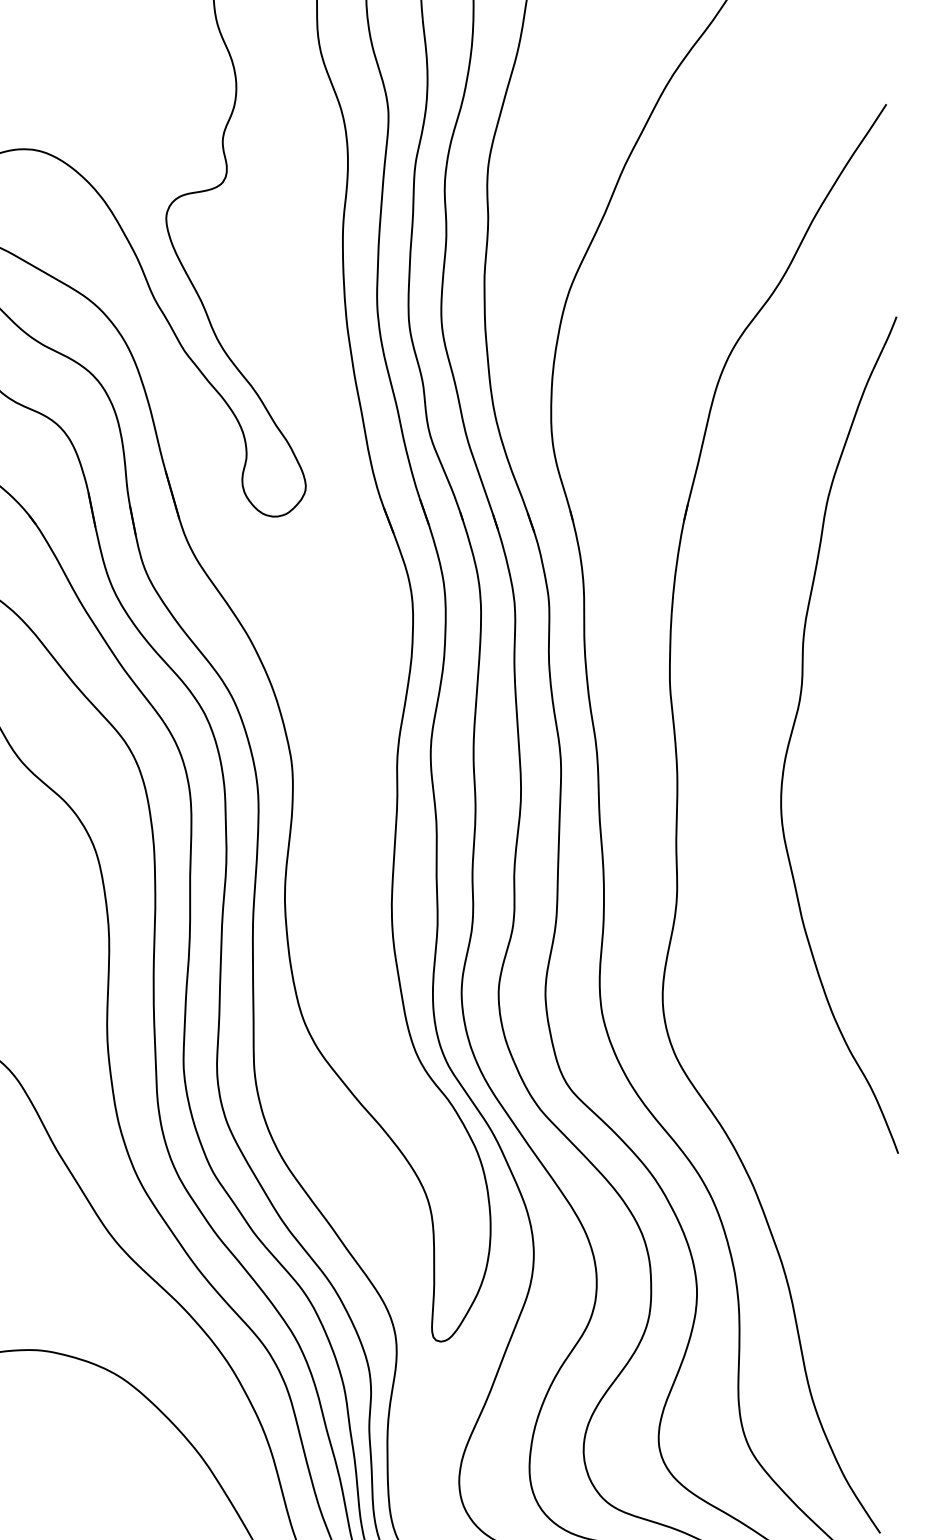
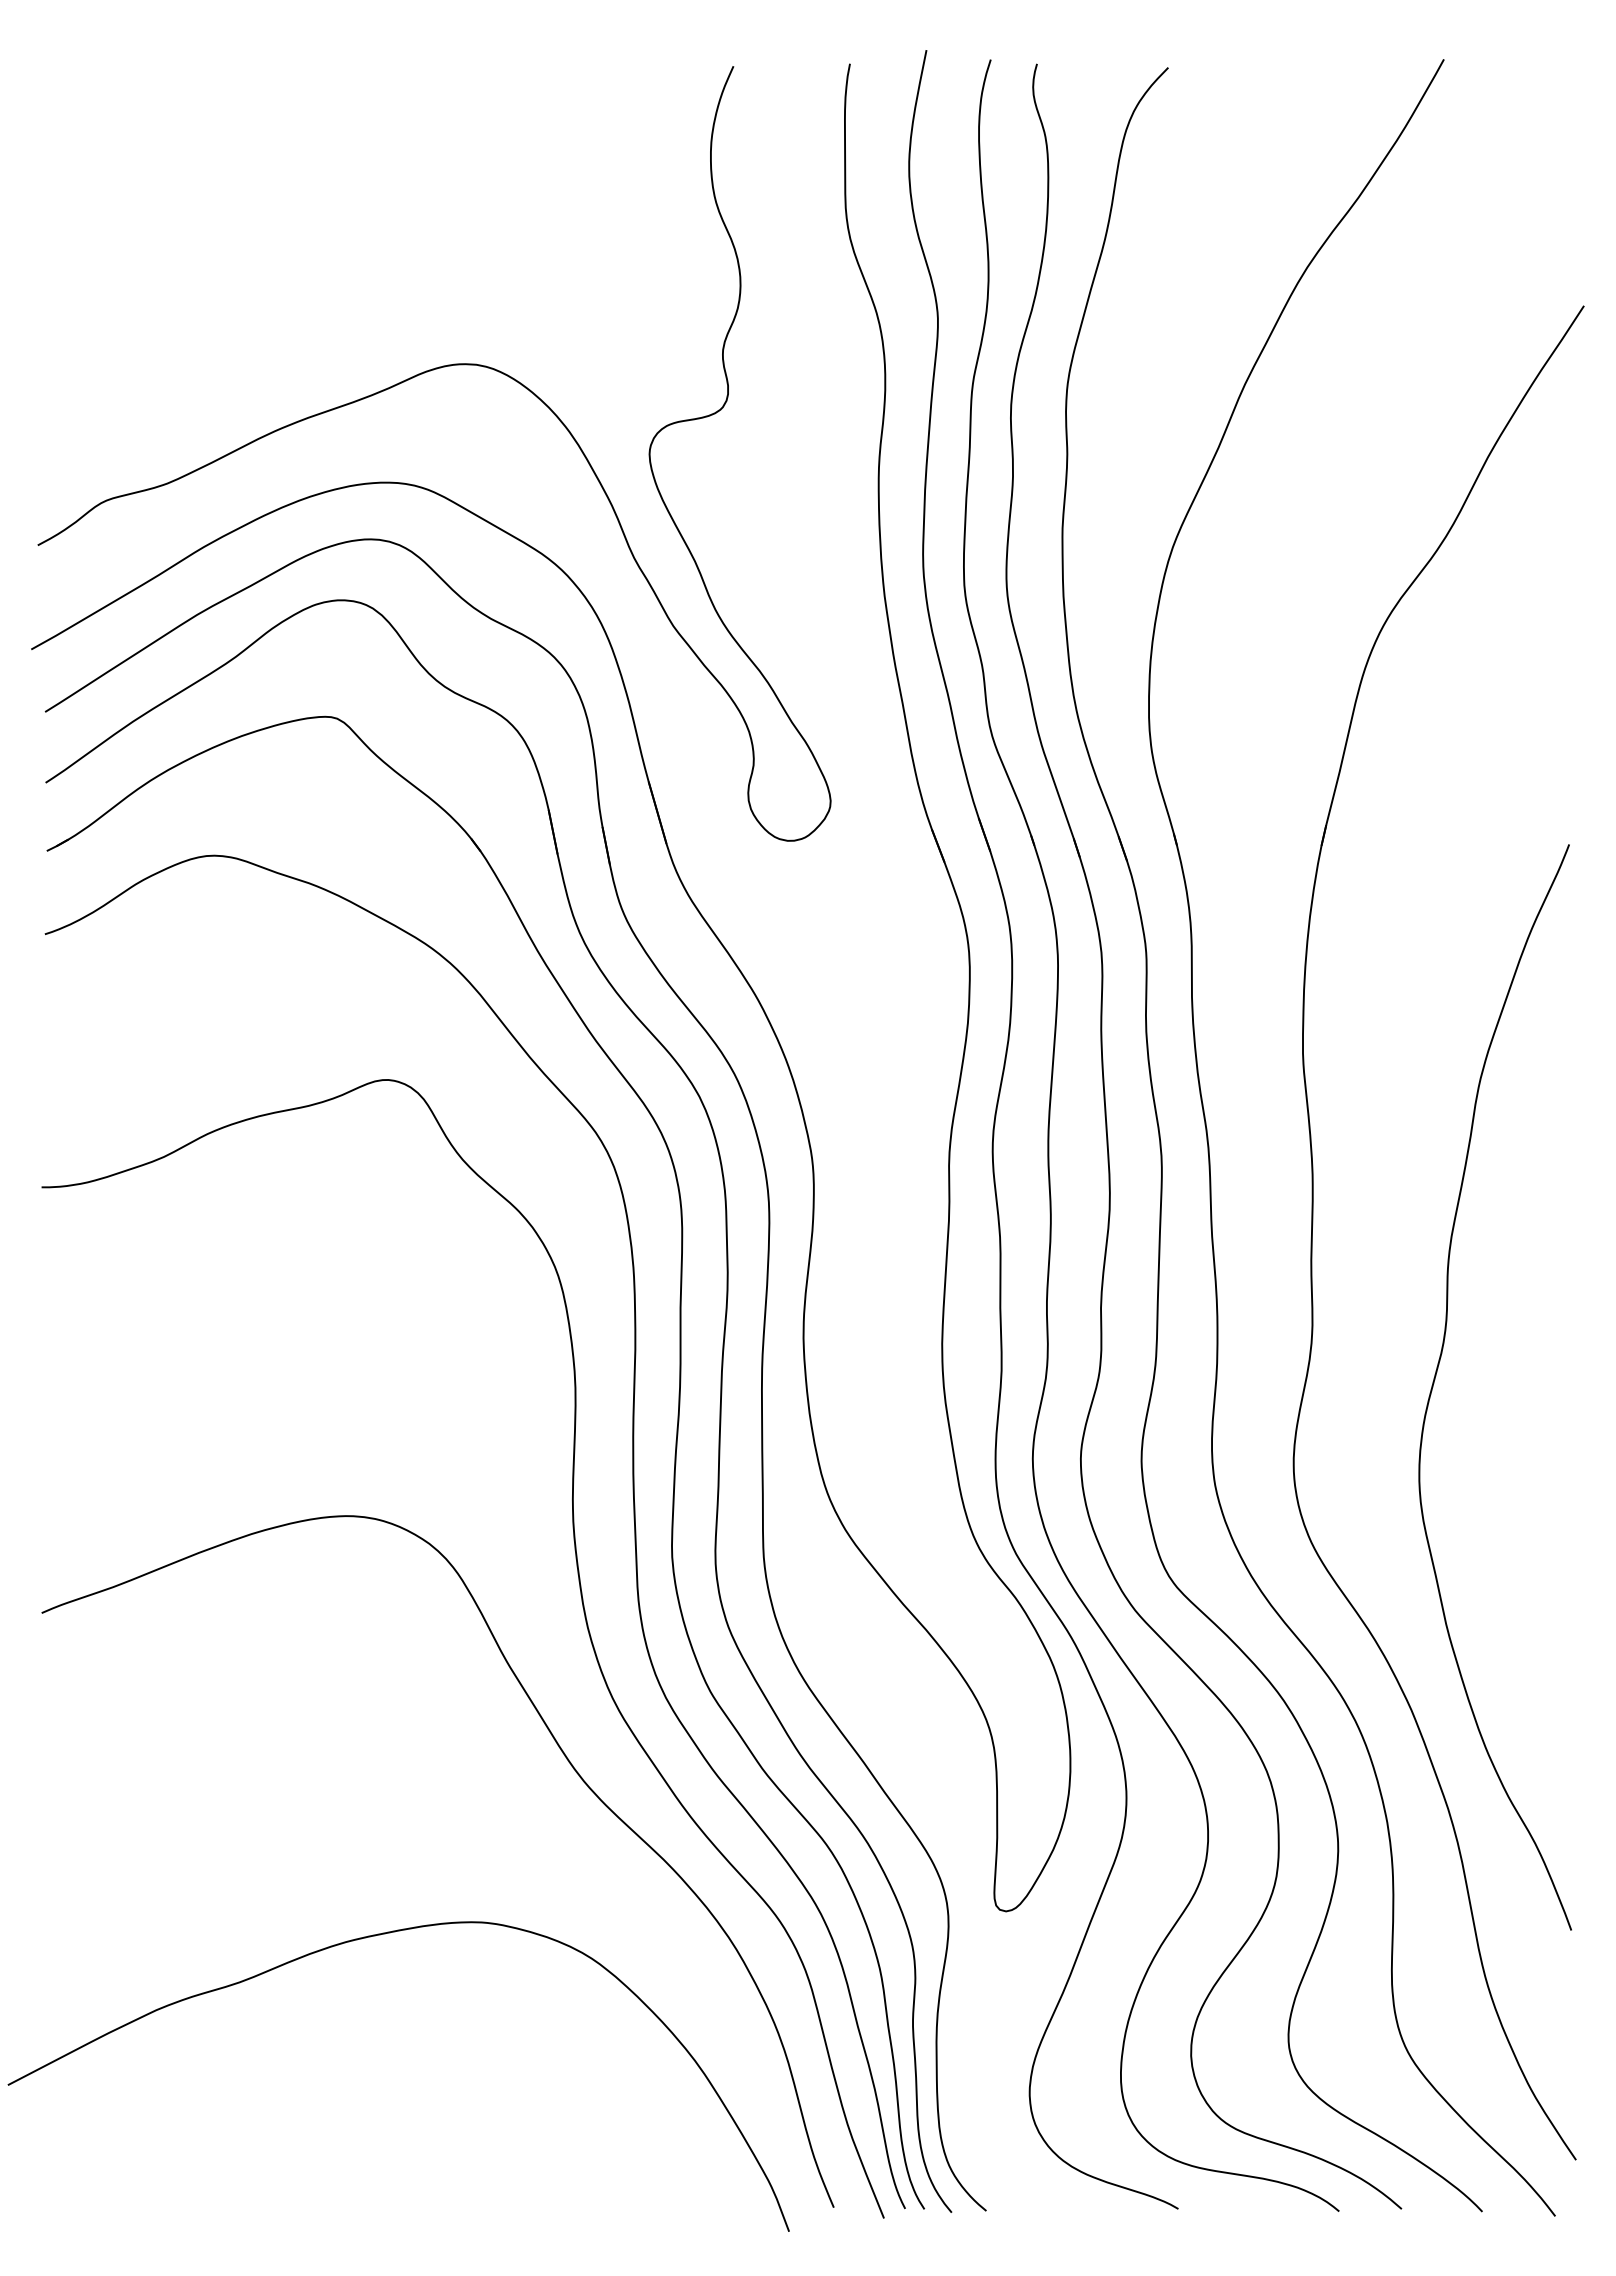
curve: (795, 723) -> (1437, 1372), moved

